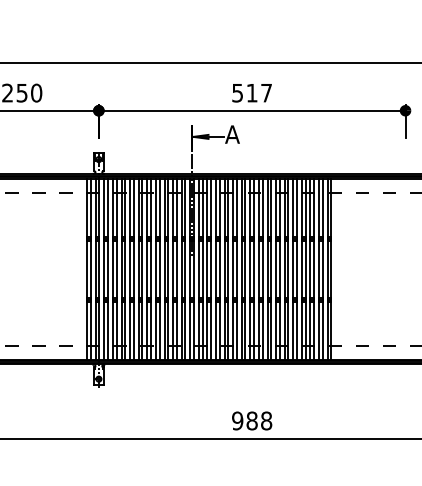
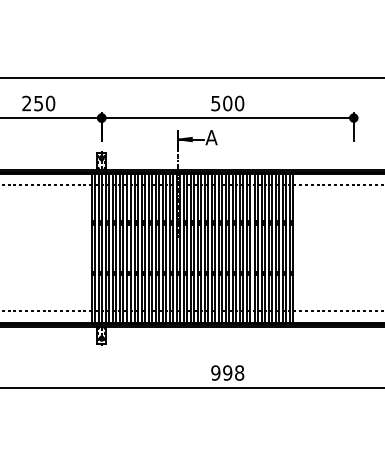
text: (259, 93) -> (233, 103), 517 -> 500
text: (251, 420) -> (227, 372), 988 -> 998

